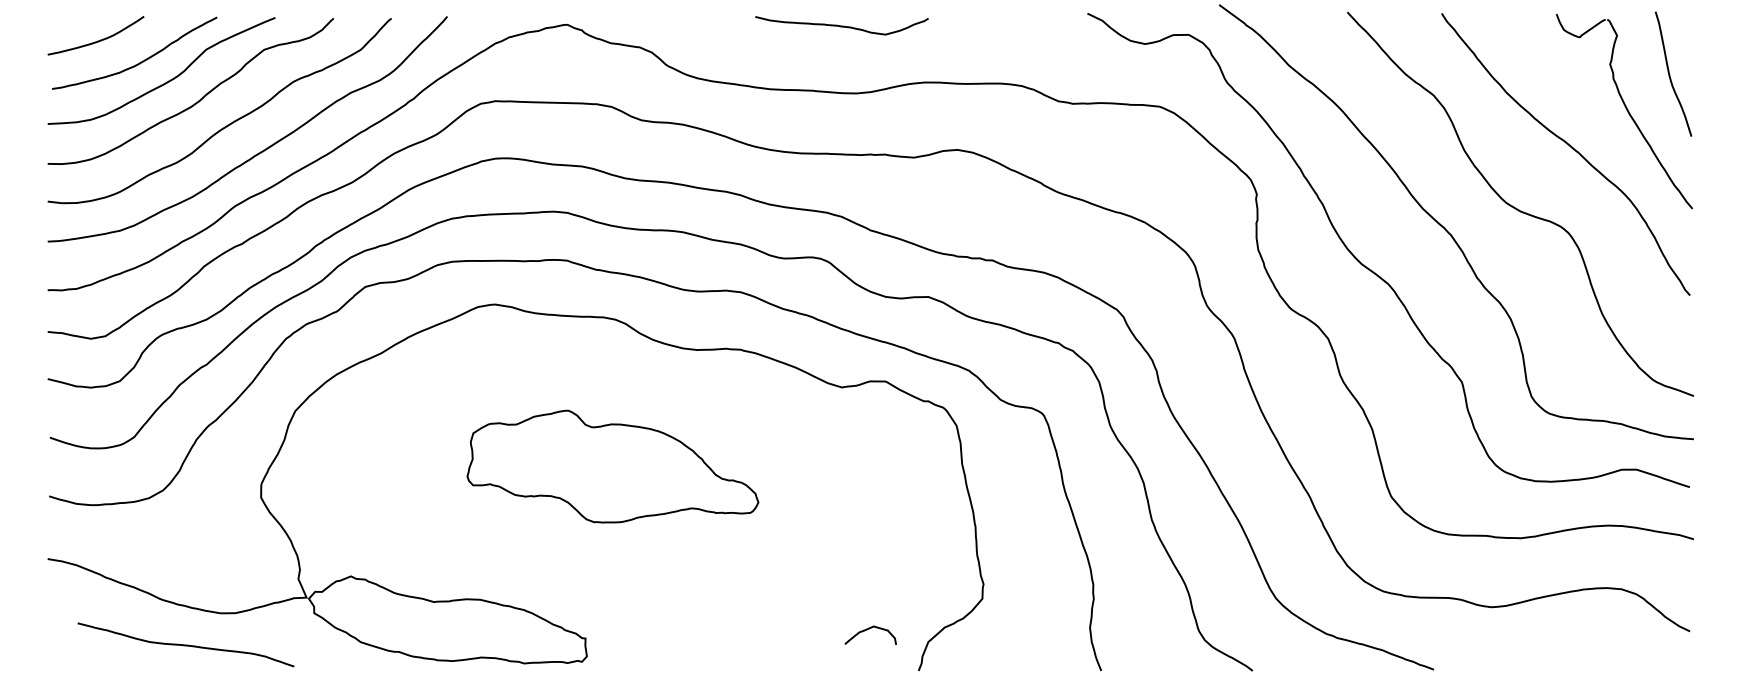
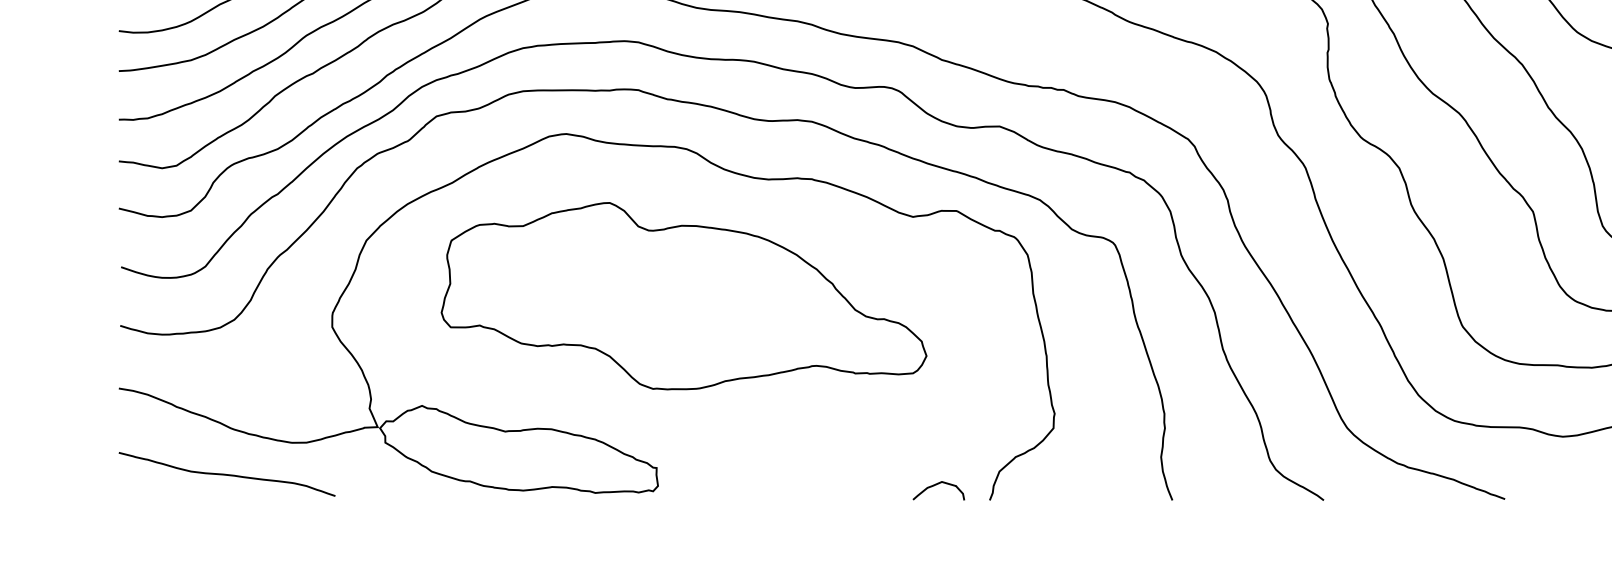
part: (612, 466) -> (683, 295), size x1.67
curve: (867, 630) -> (935, 485), moved
curve: (185, 644) -> (226, 473), moved

